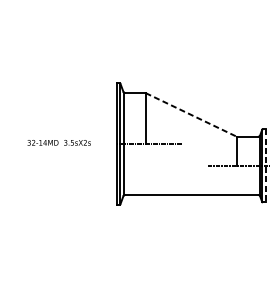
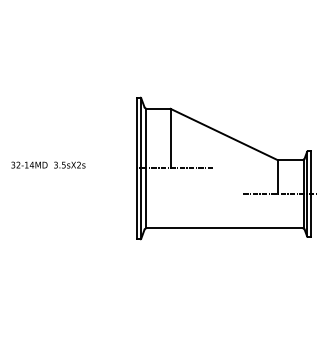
line: (191, 114) -> (224, 134), dashed -> solid
text: (59, 142) -> (48, 164), moved
line: (265, 166) -> (311, 194), dashed -> solid

